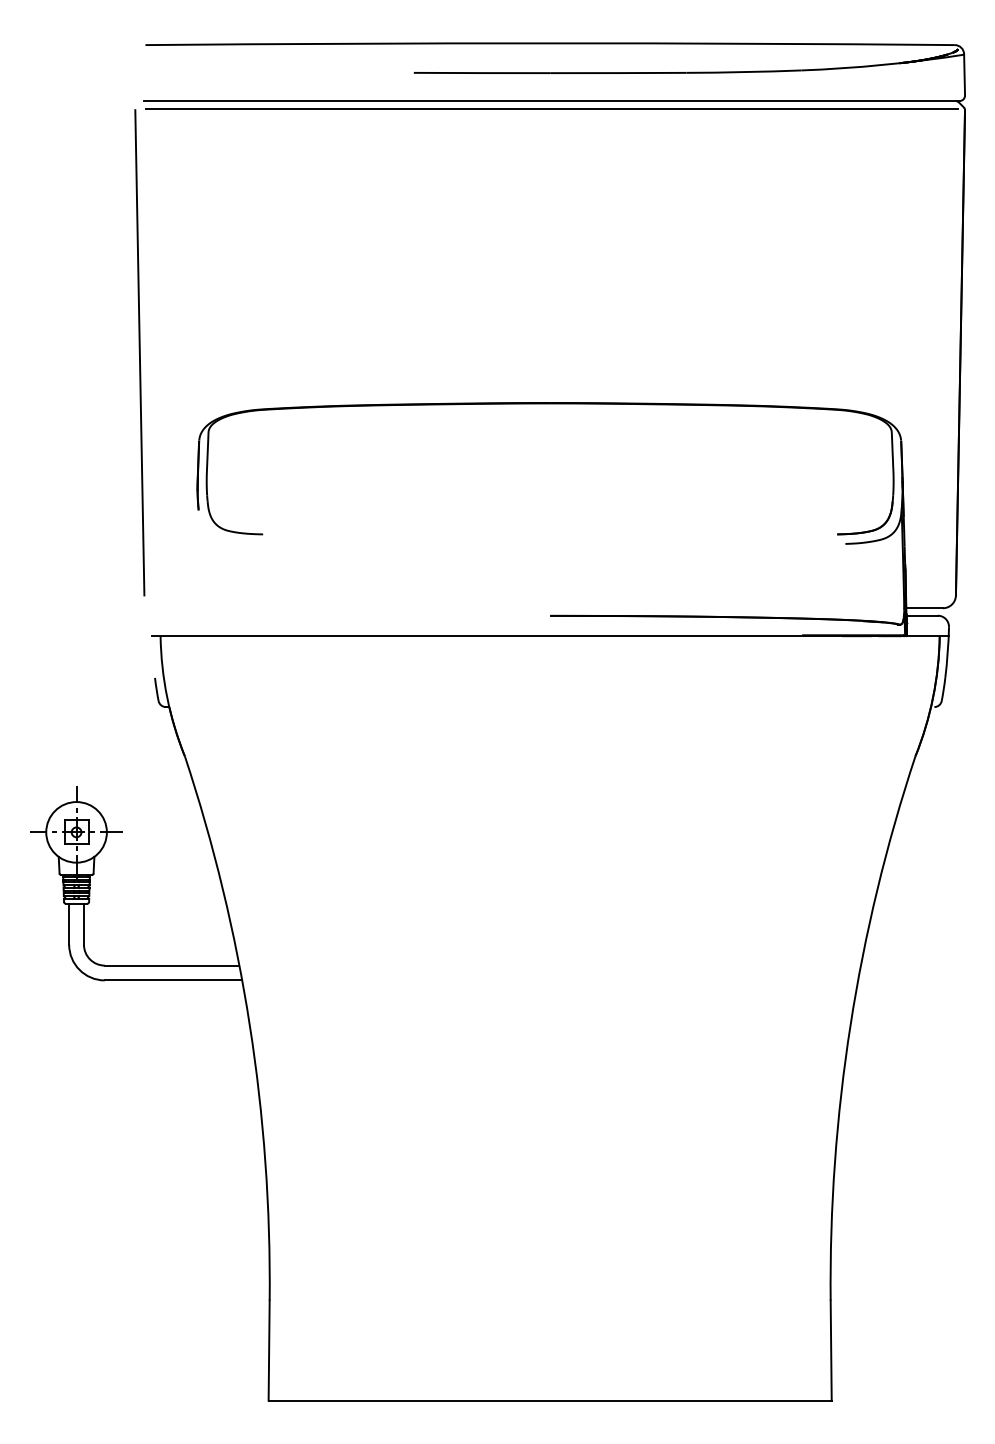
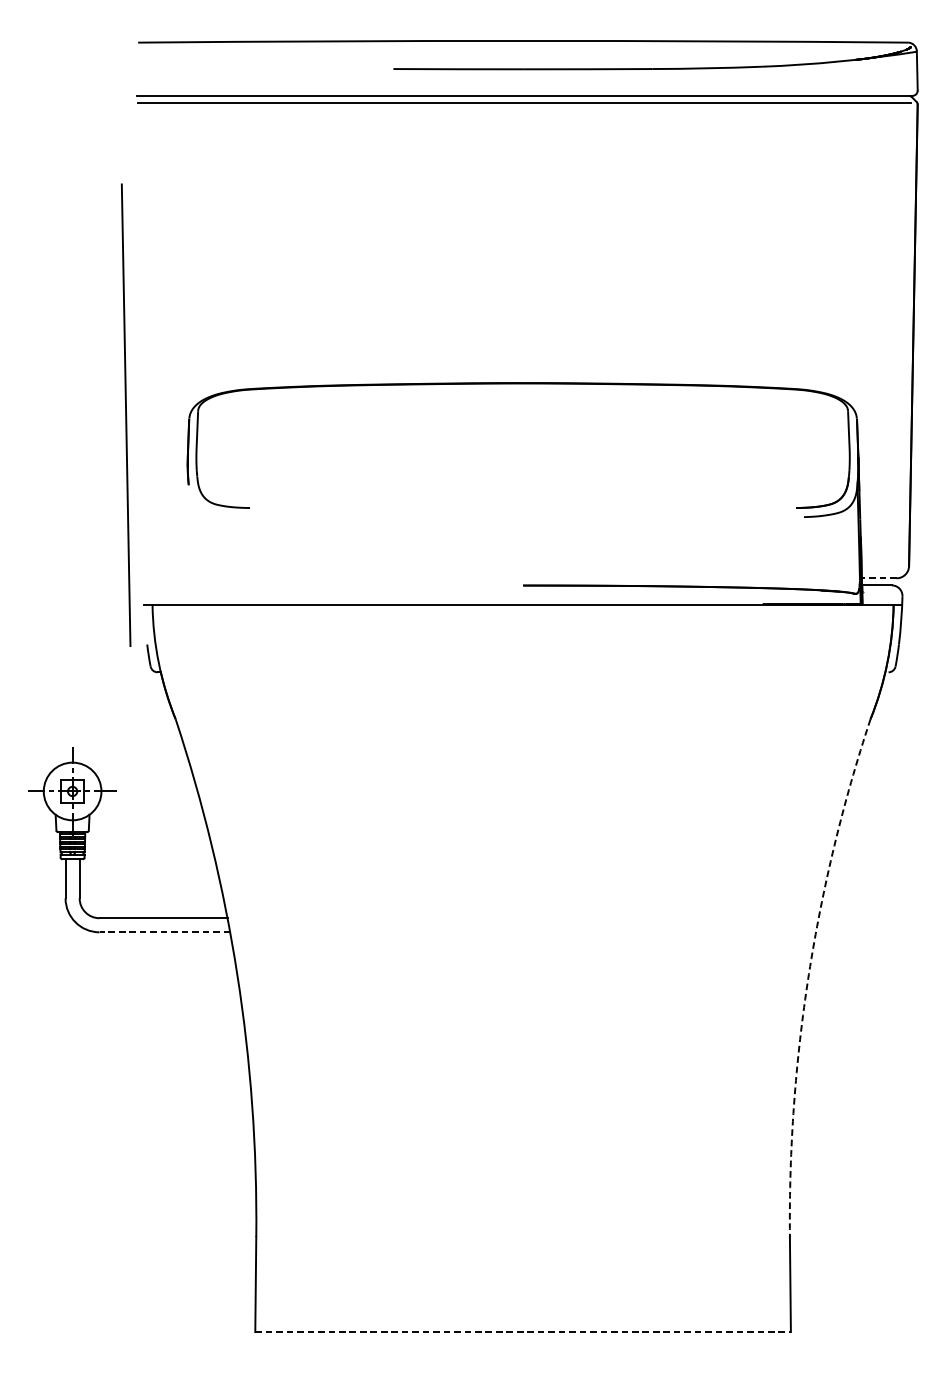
line: (139, 352) -> (125, 414), moved
line: (924, 608) -> (879, 578), solid -> dashed
line: (173, 980) -> (164, 932), solid -> dashed
arc: (850, 1025) -> (808, 975), solid -> dashed
line: (550, 1400) -> (523, 1331), solid -> dashed

